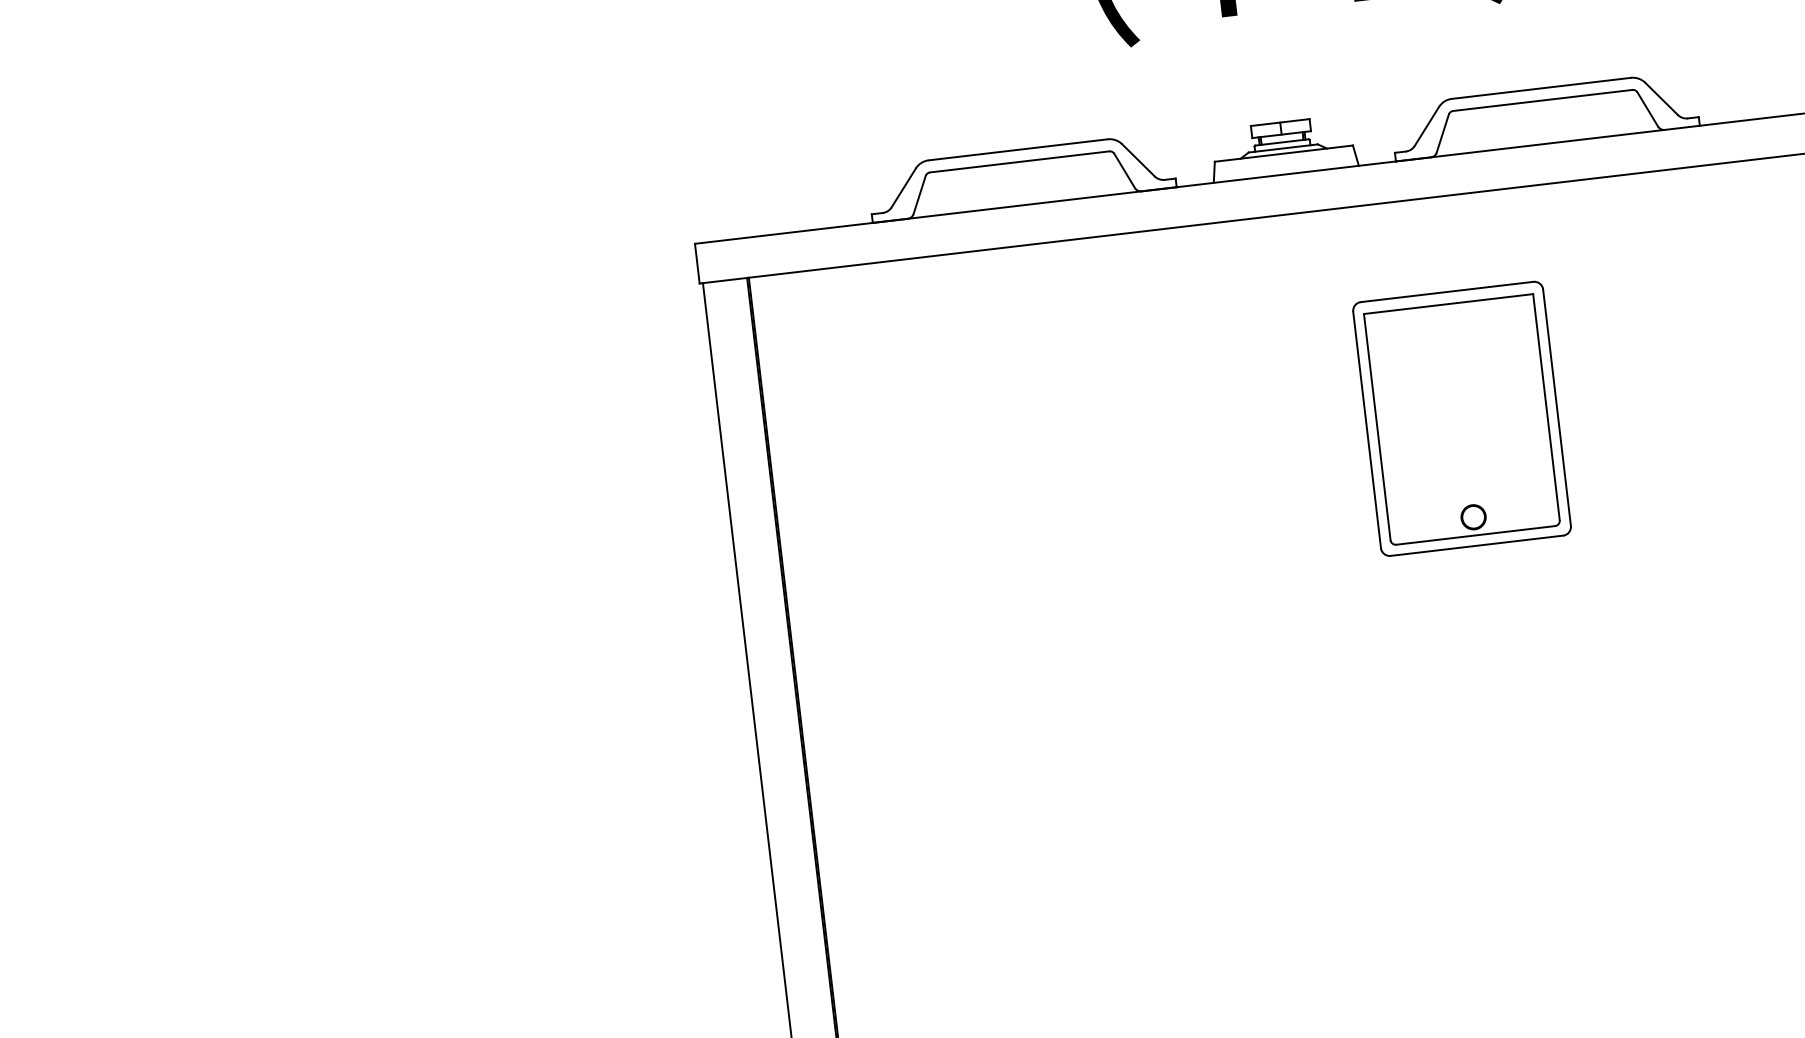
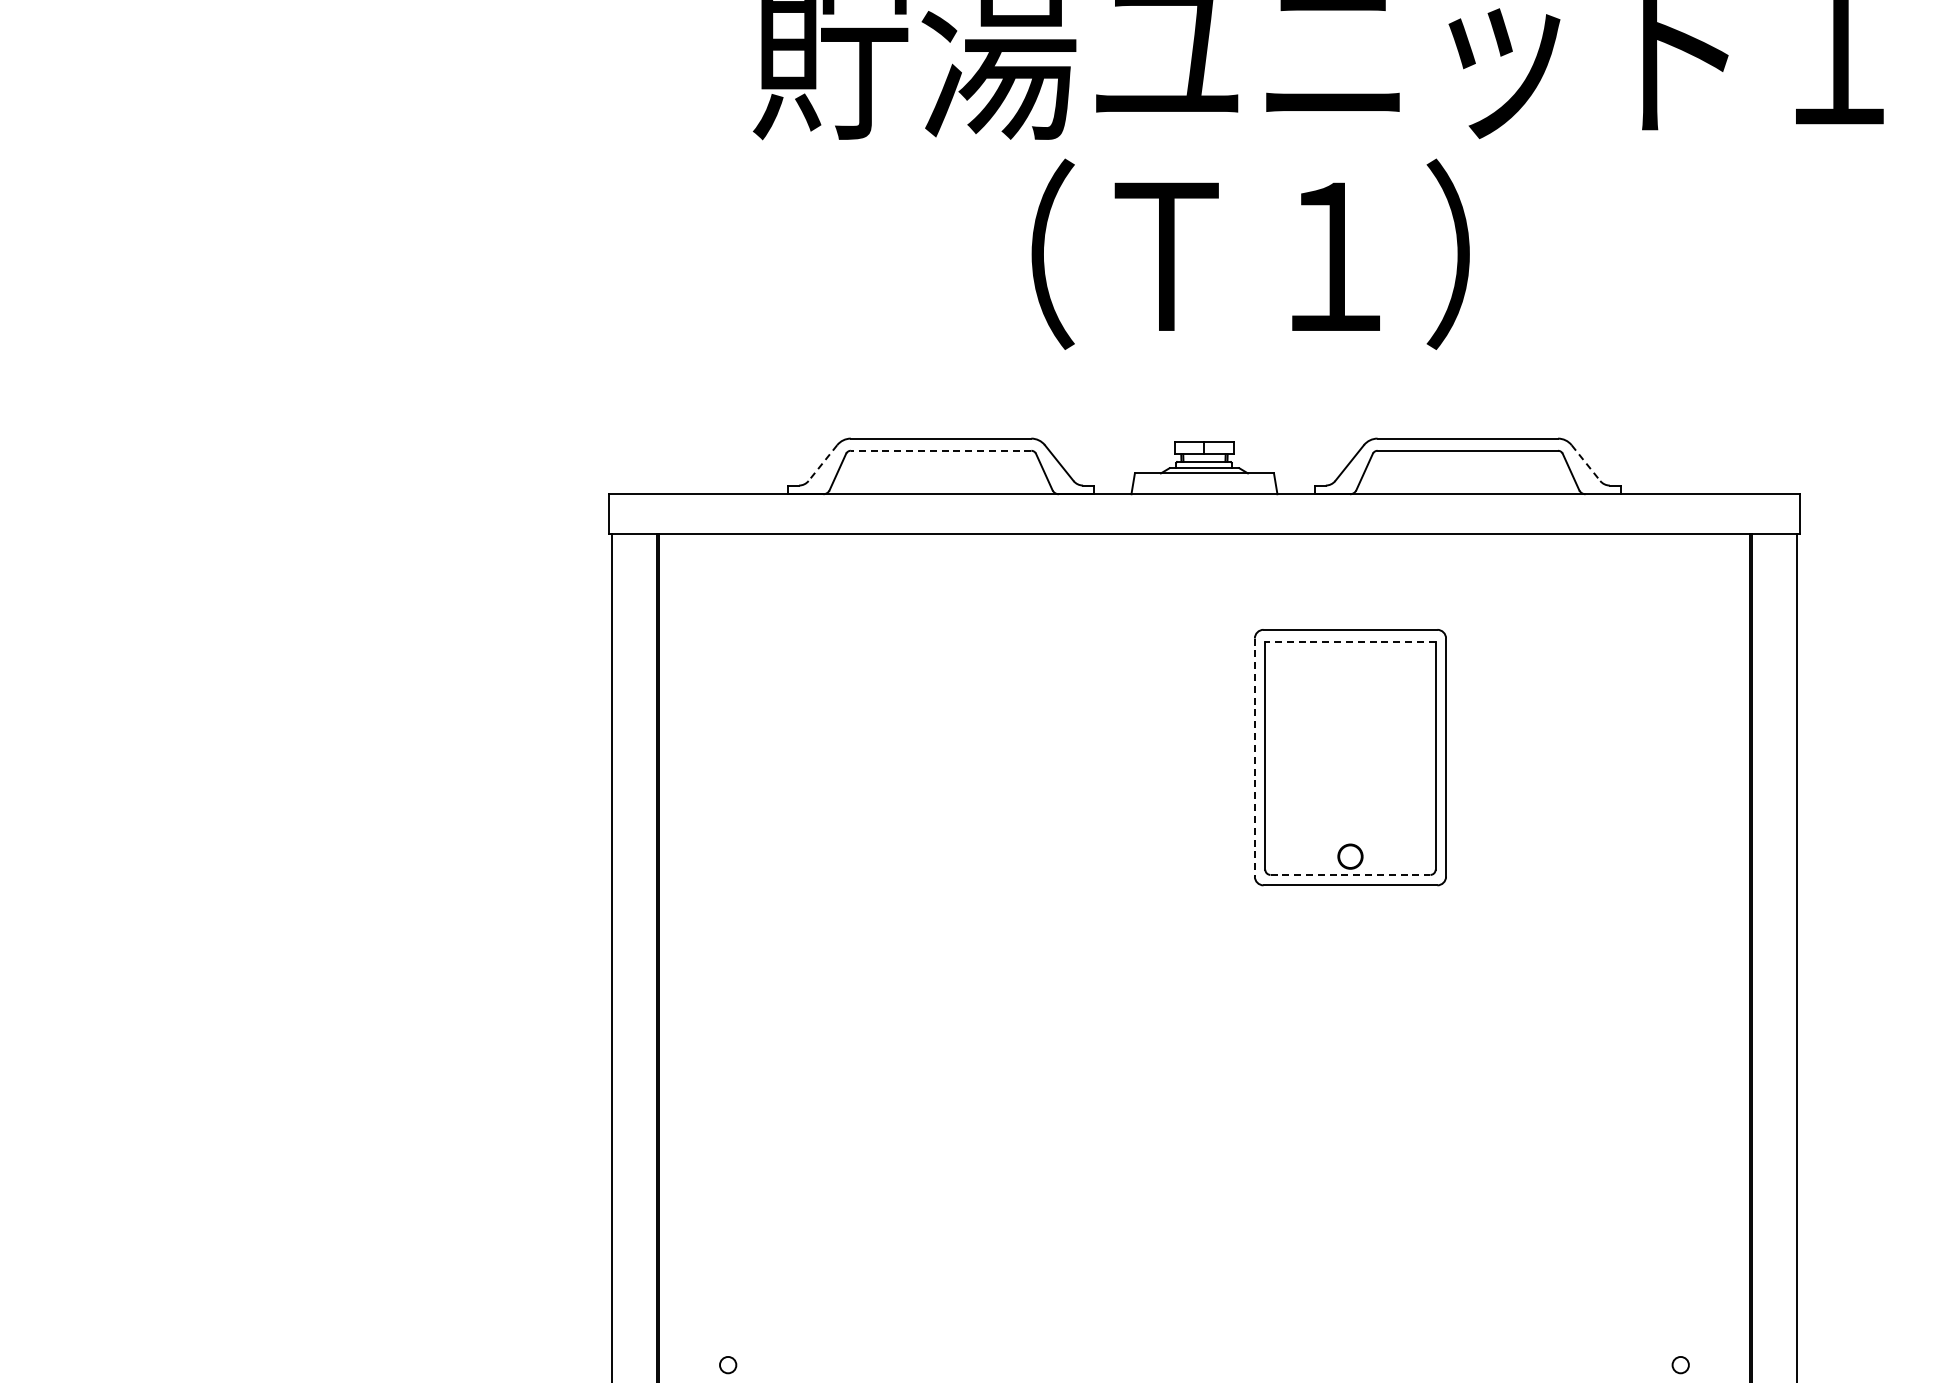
line: (1661, 99) -> (1585, 463), solid -> dashed
line: (1019, 161) -> (940, 450), solid -> dashed
line: (903, 188) -> (822, 463), solid -> dashed
line: (1447, 304) -> (1349, 642), solid -> dashed
line: (1366, 430) -> (1254, 758), solid -> dashed
line: (1475, 534) -> (1350, 874), solid -> dashed

